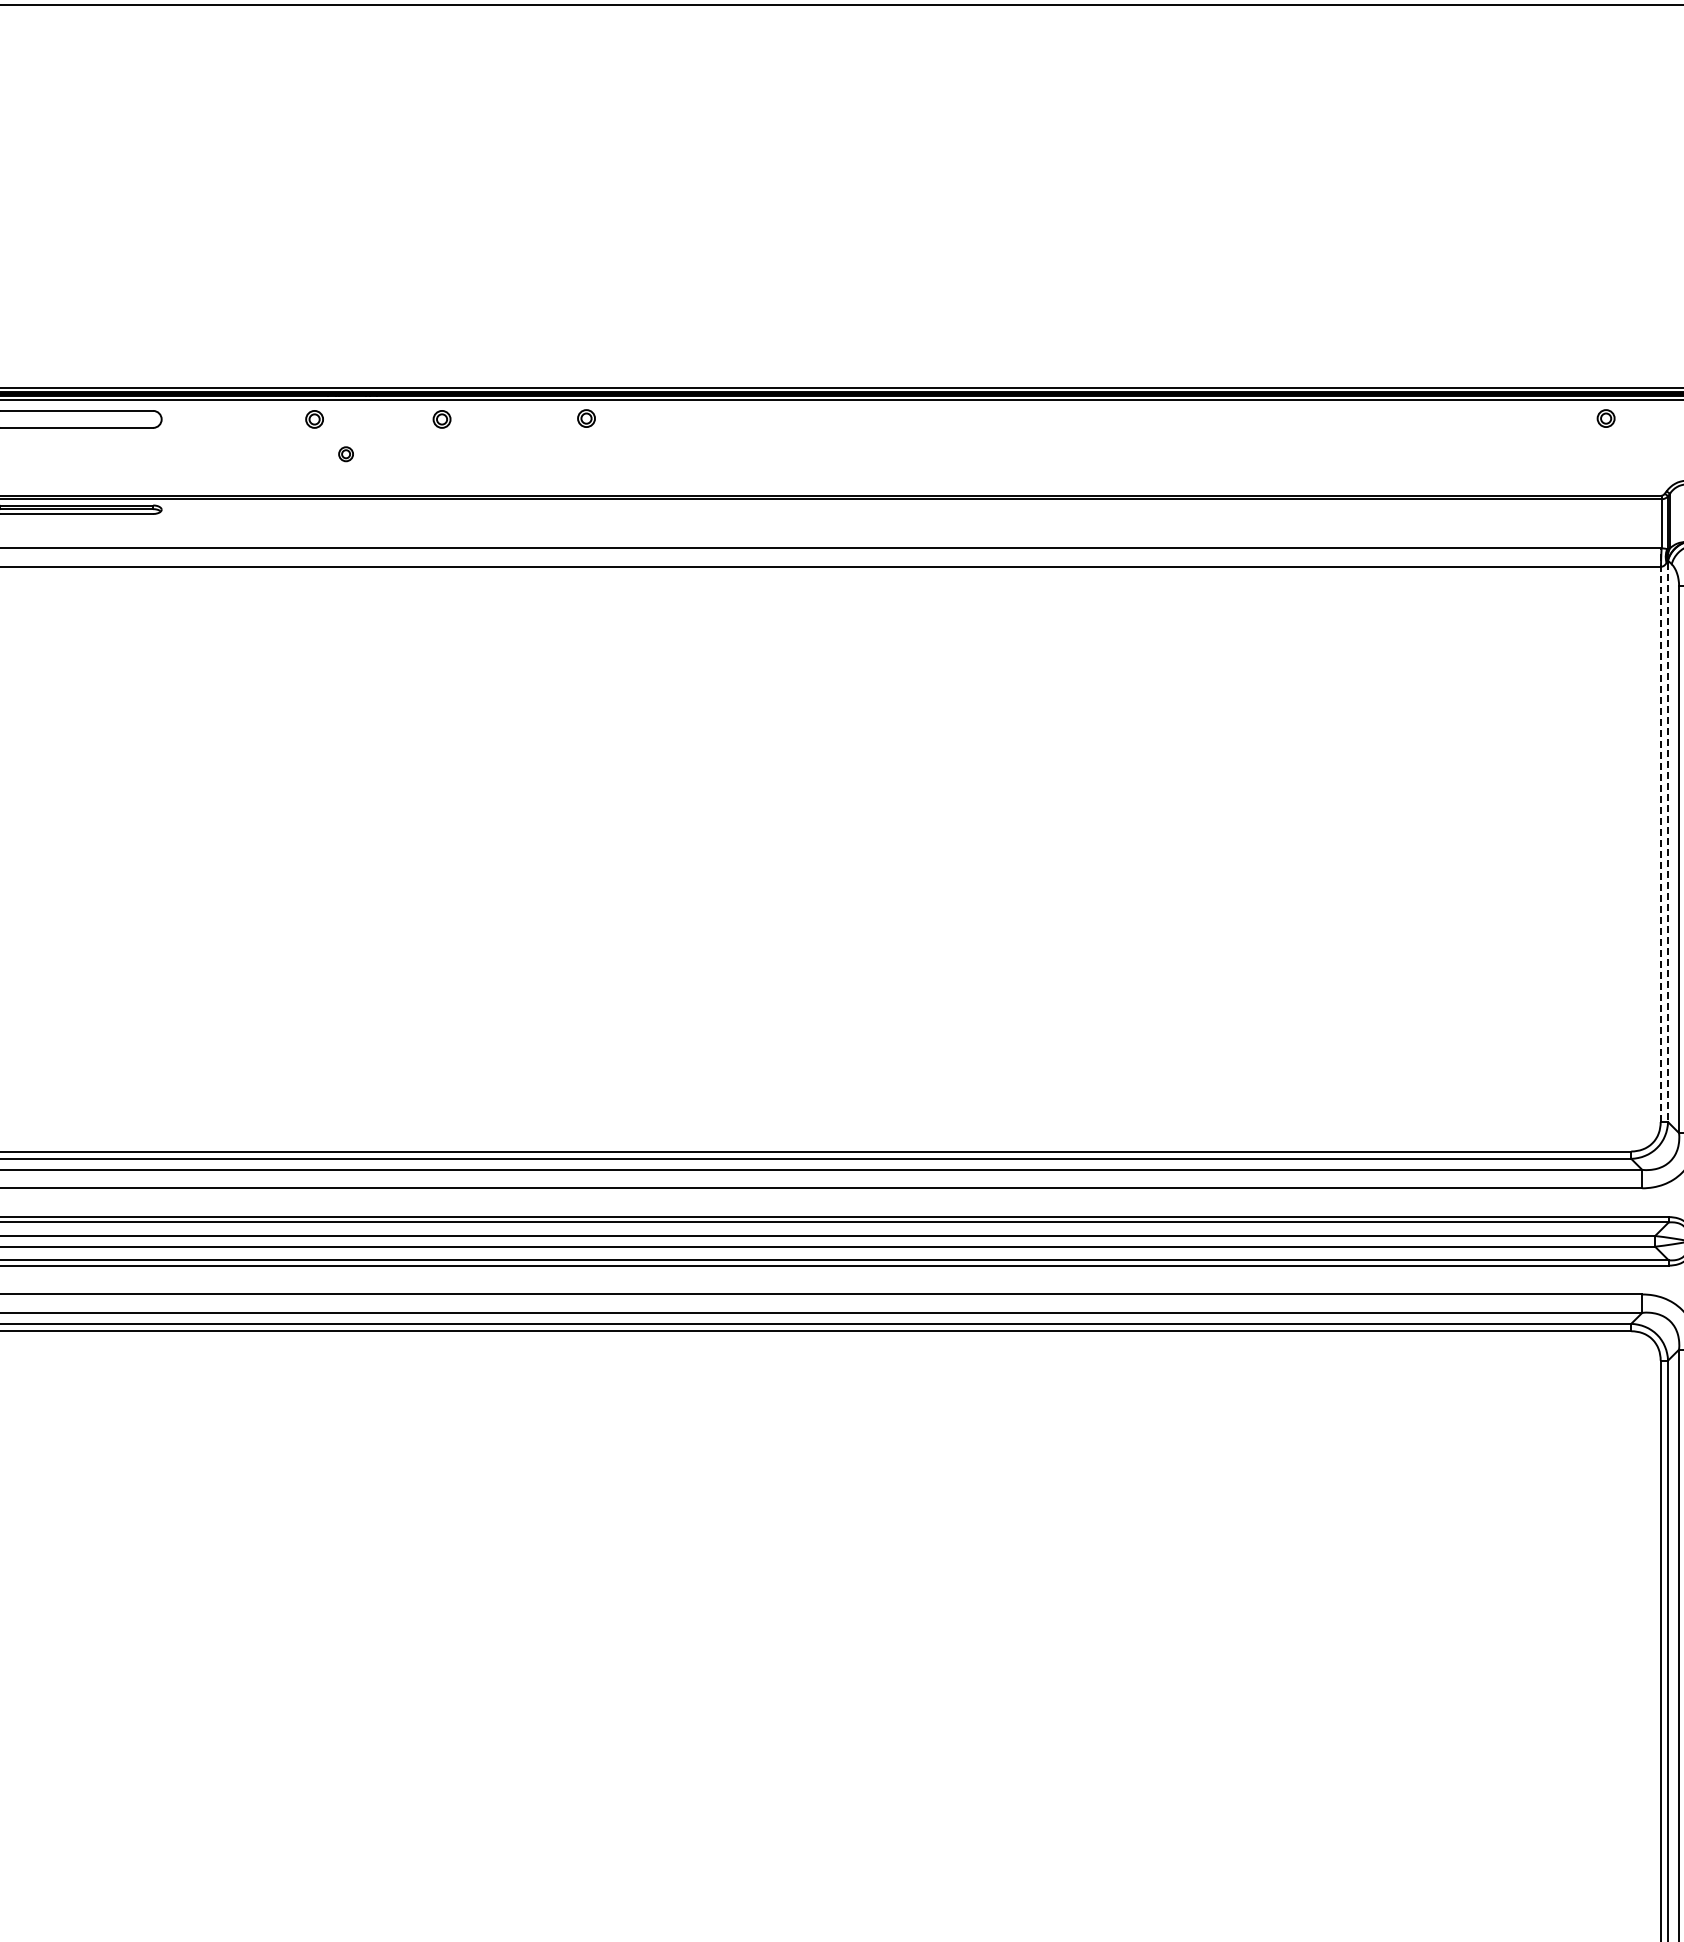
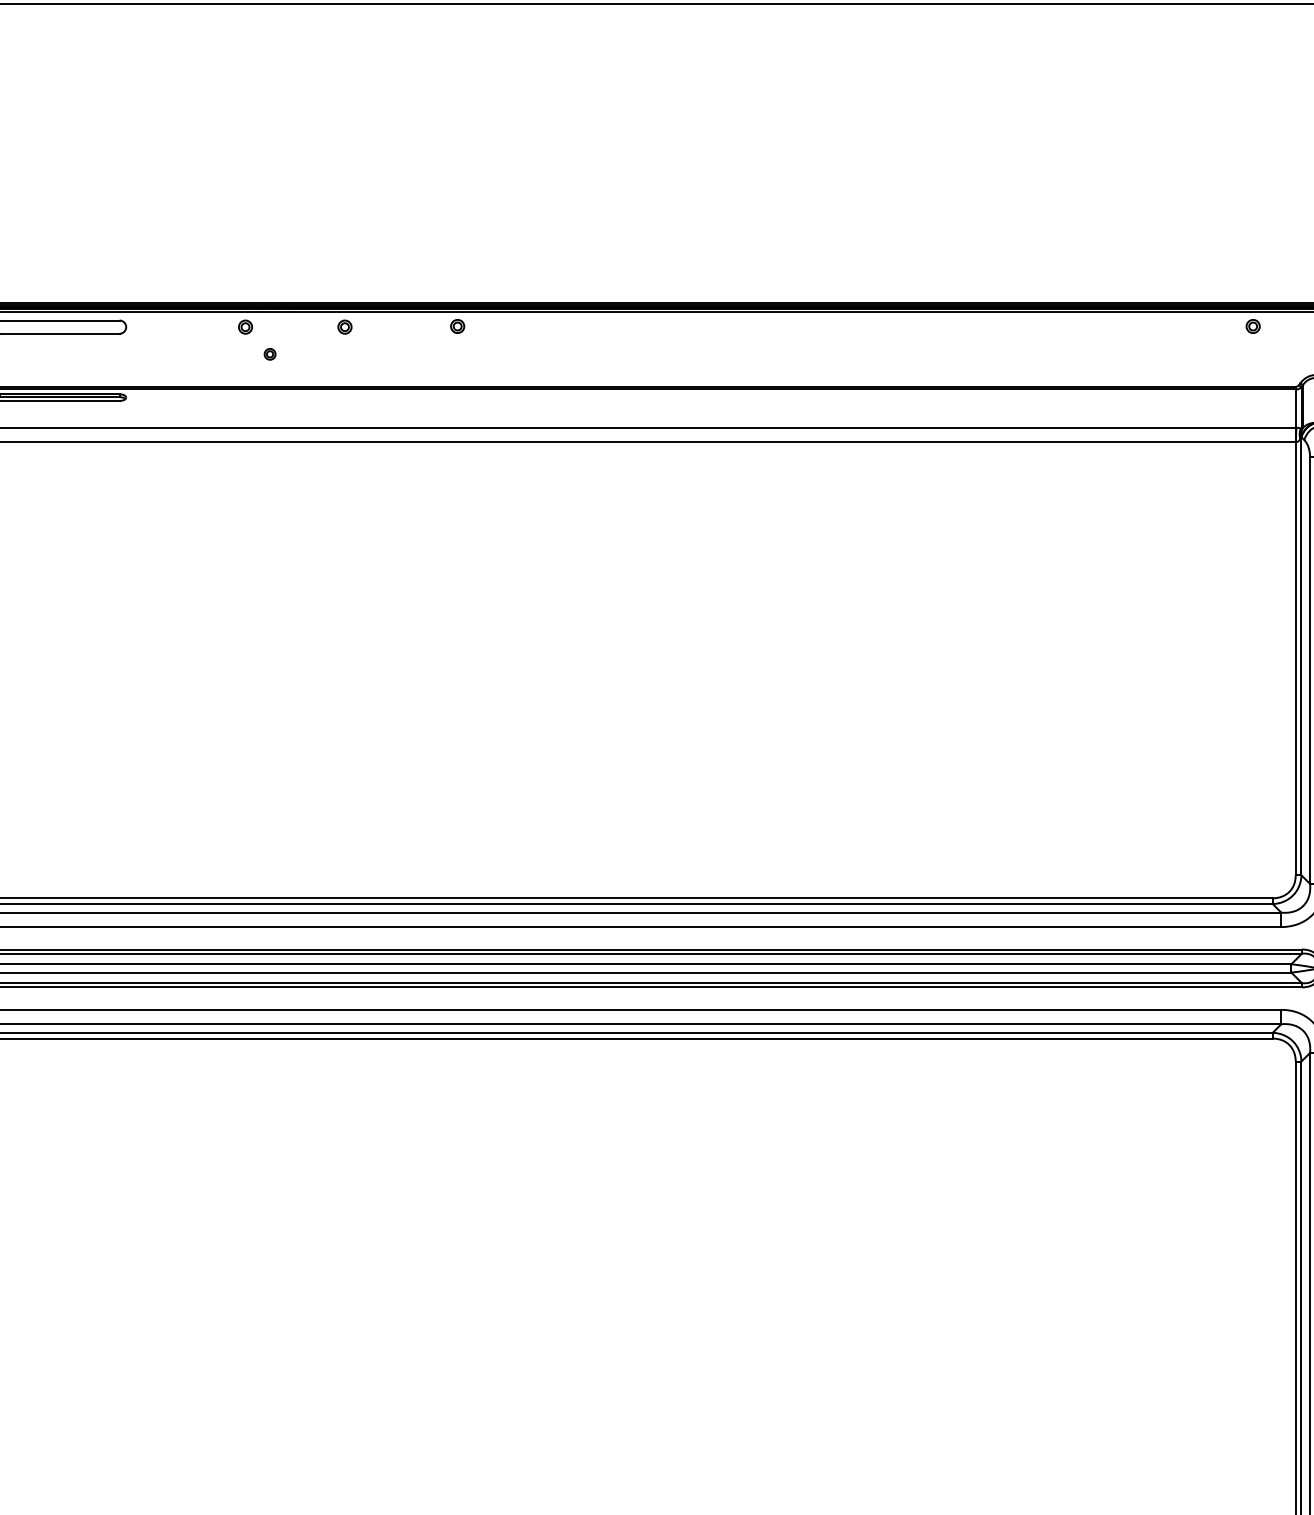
line: (1660, 835) -> (1295, 651), dashed -> solid
line: (1668, 842) -> (1301, 657), dashed -> solid

